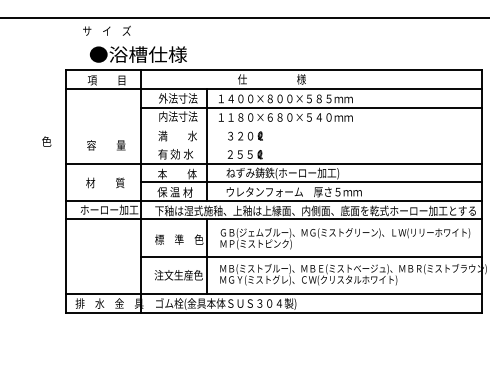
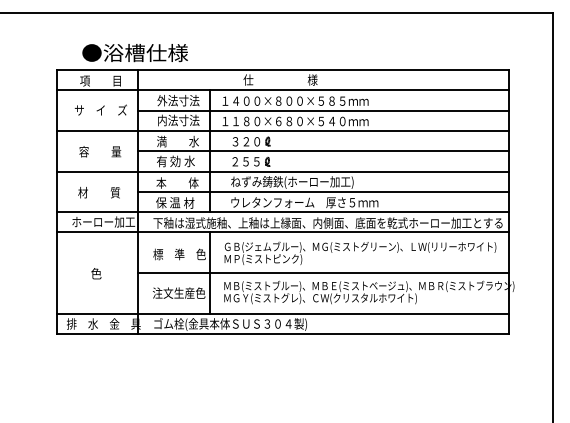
text: (106, 30) -> (100, 109), moved
line: (273, 126) -> (282, 131), added
text: (46, 141) -> (96, 273), moved
line: (310, 145) -> (322, 151), added

